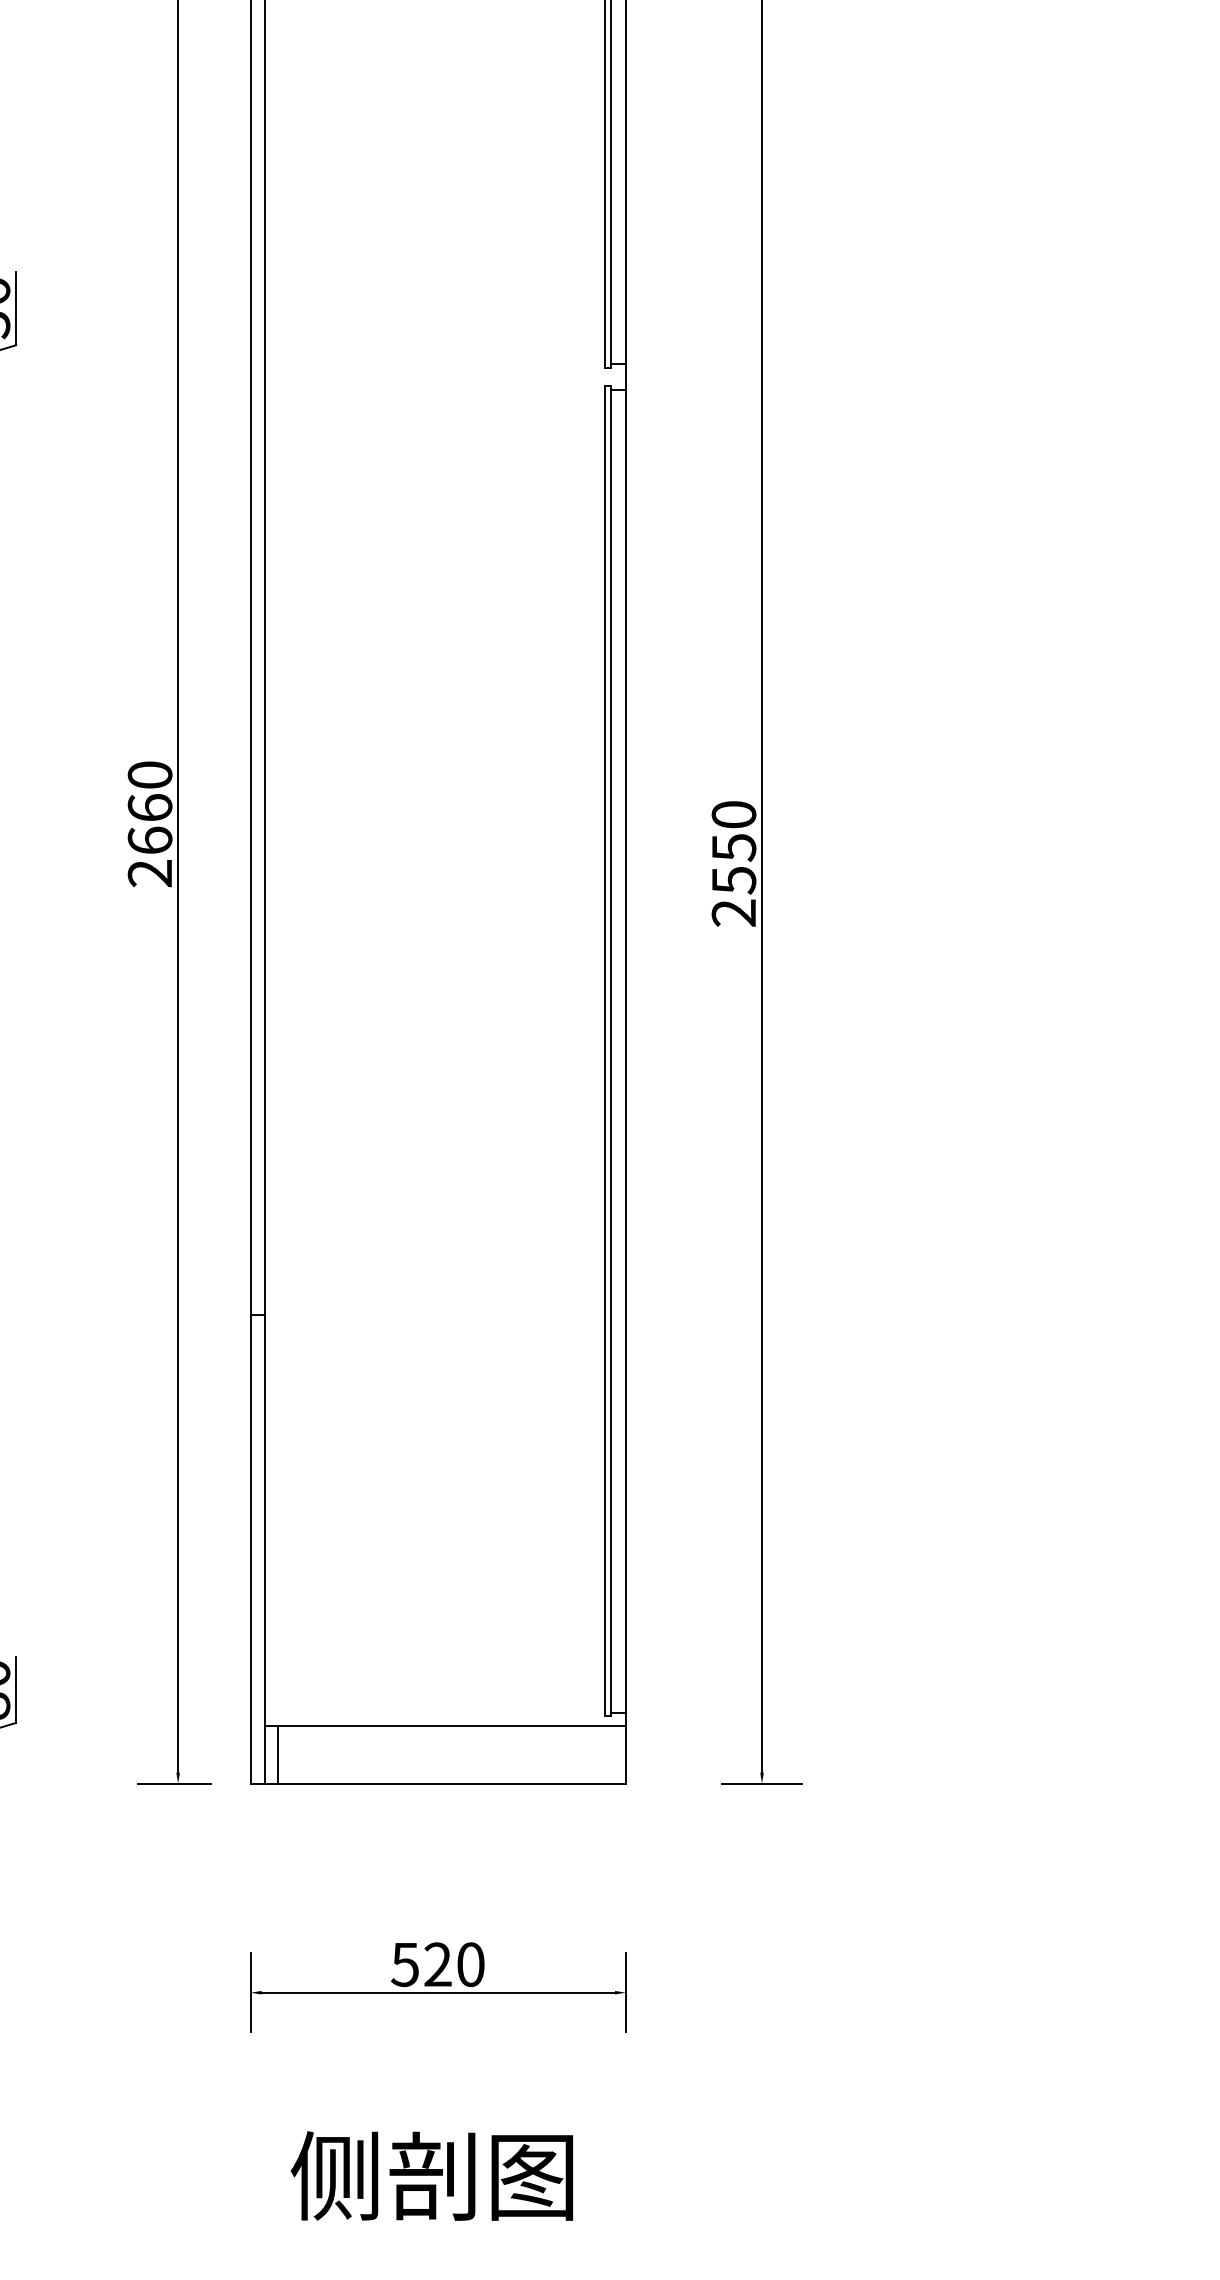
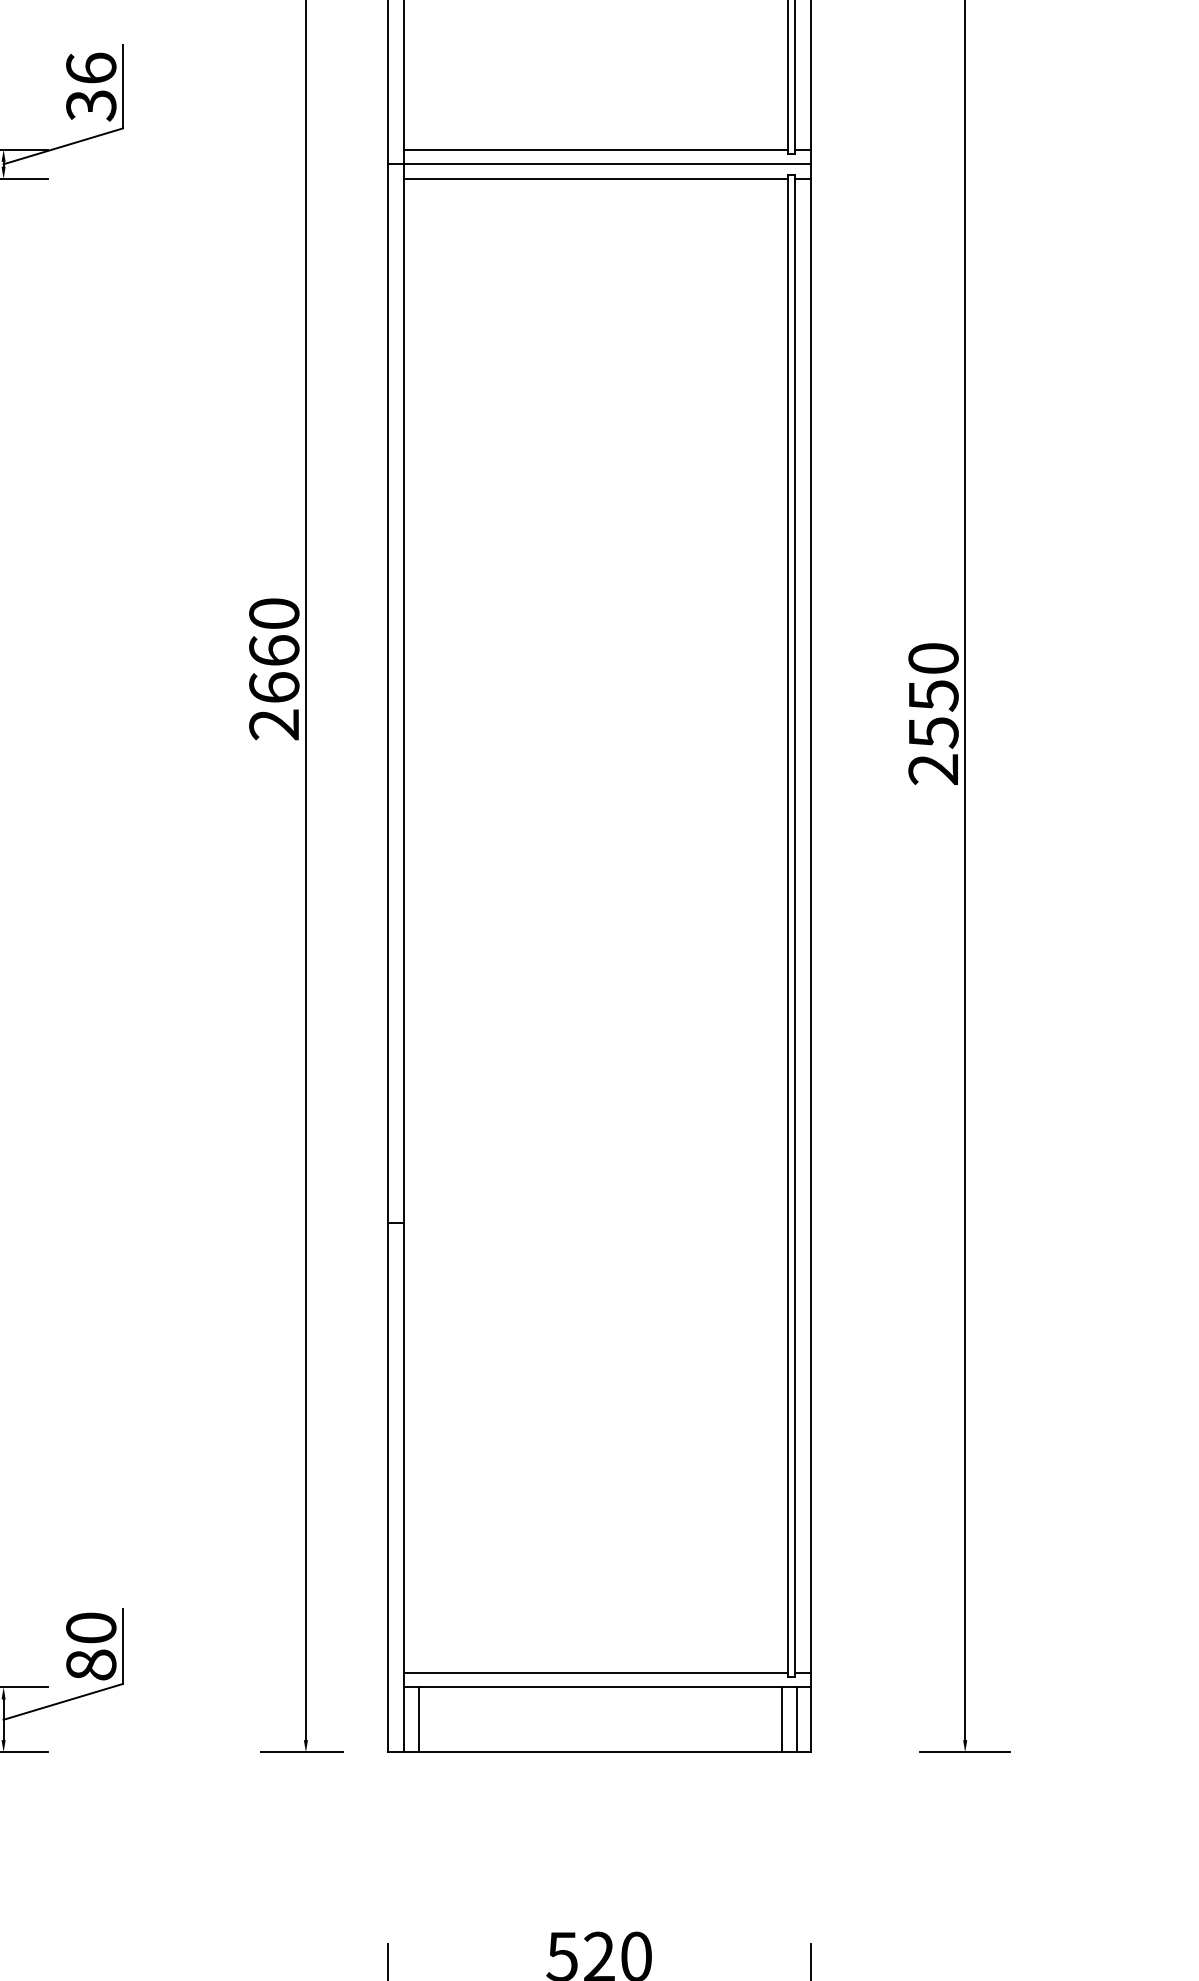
line: (434, 364) -> (595, 150), added
line: (437, 377) -> (598, 164), added
line: (434, 390) -> (595, 179), added
line: (434, 1712) -> (595, 1672), added
line: (599, 1754) -> (781, 1719), added
line: (612, 1754) -> (796, 1719), added

